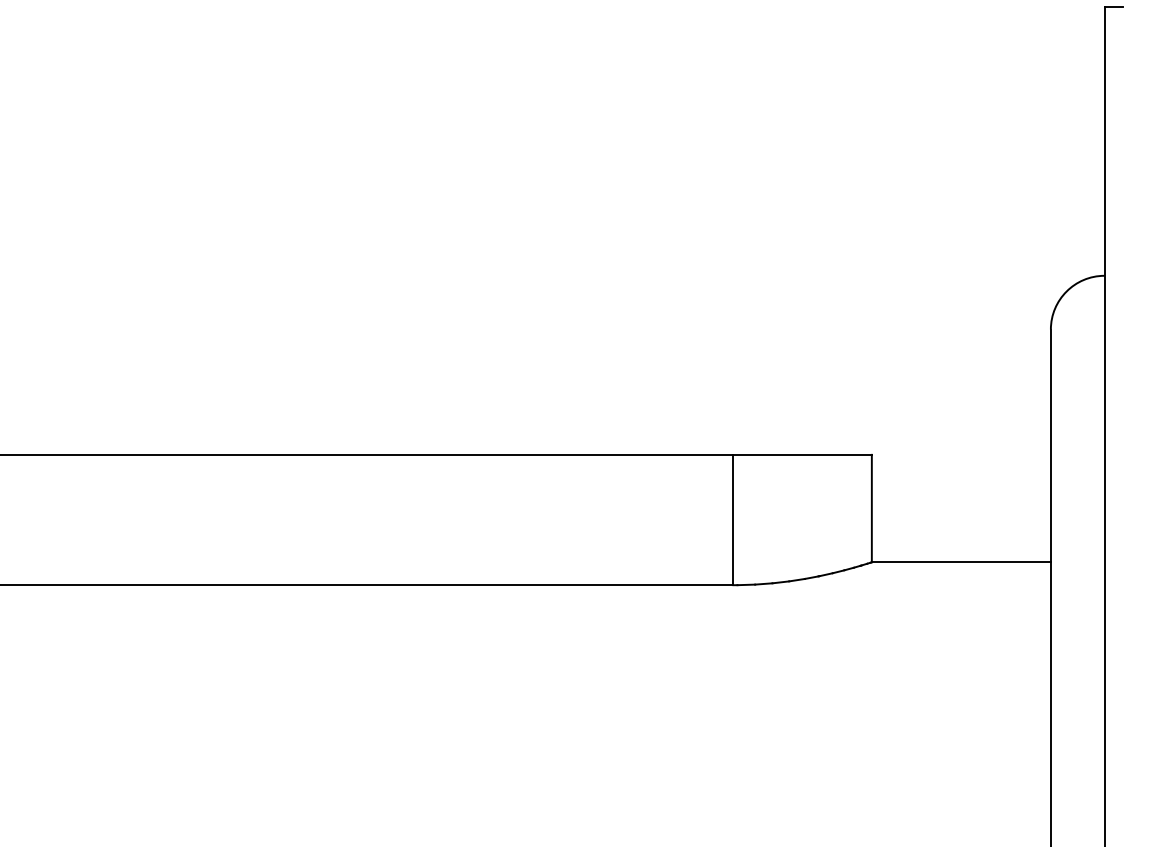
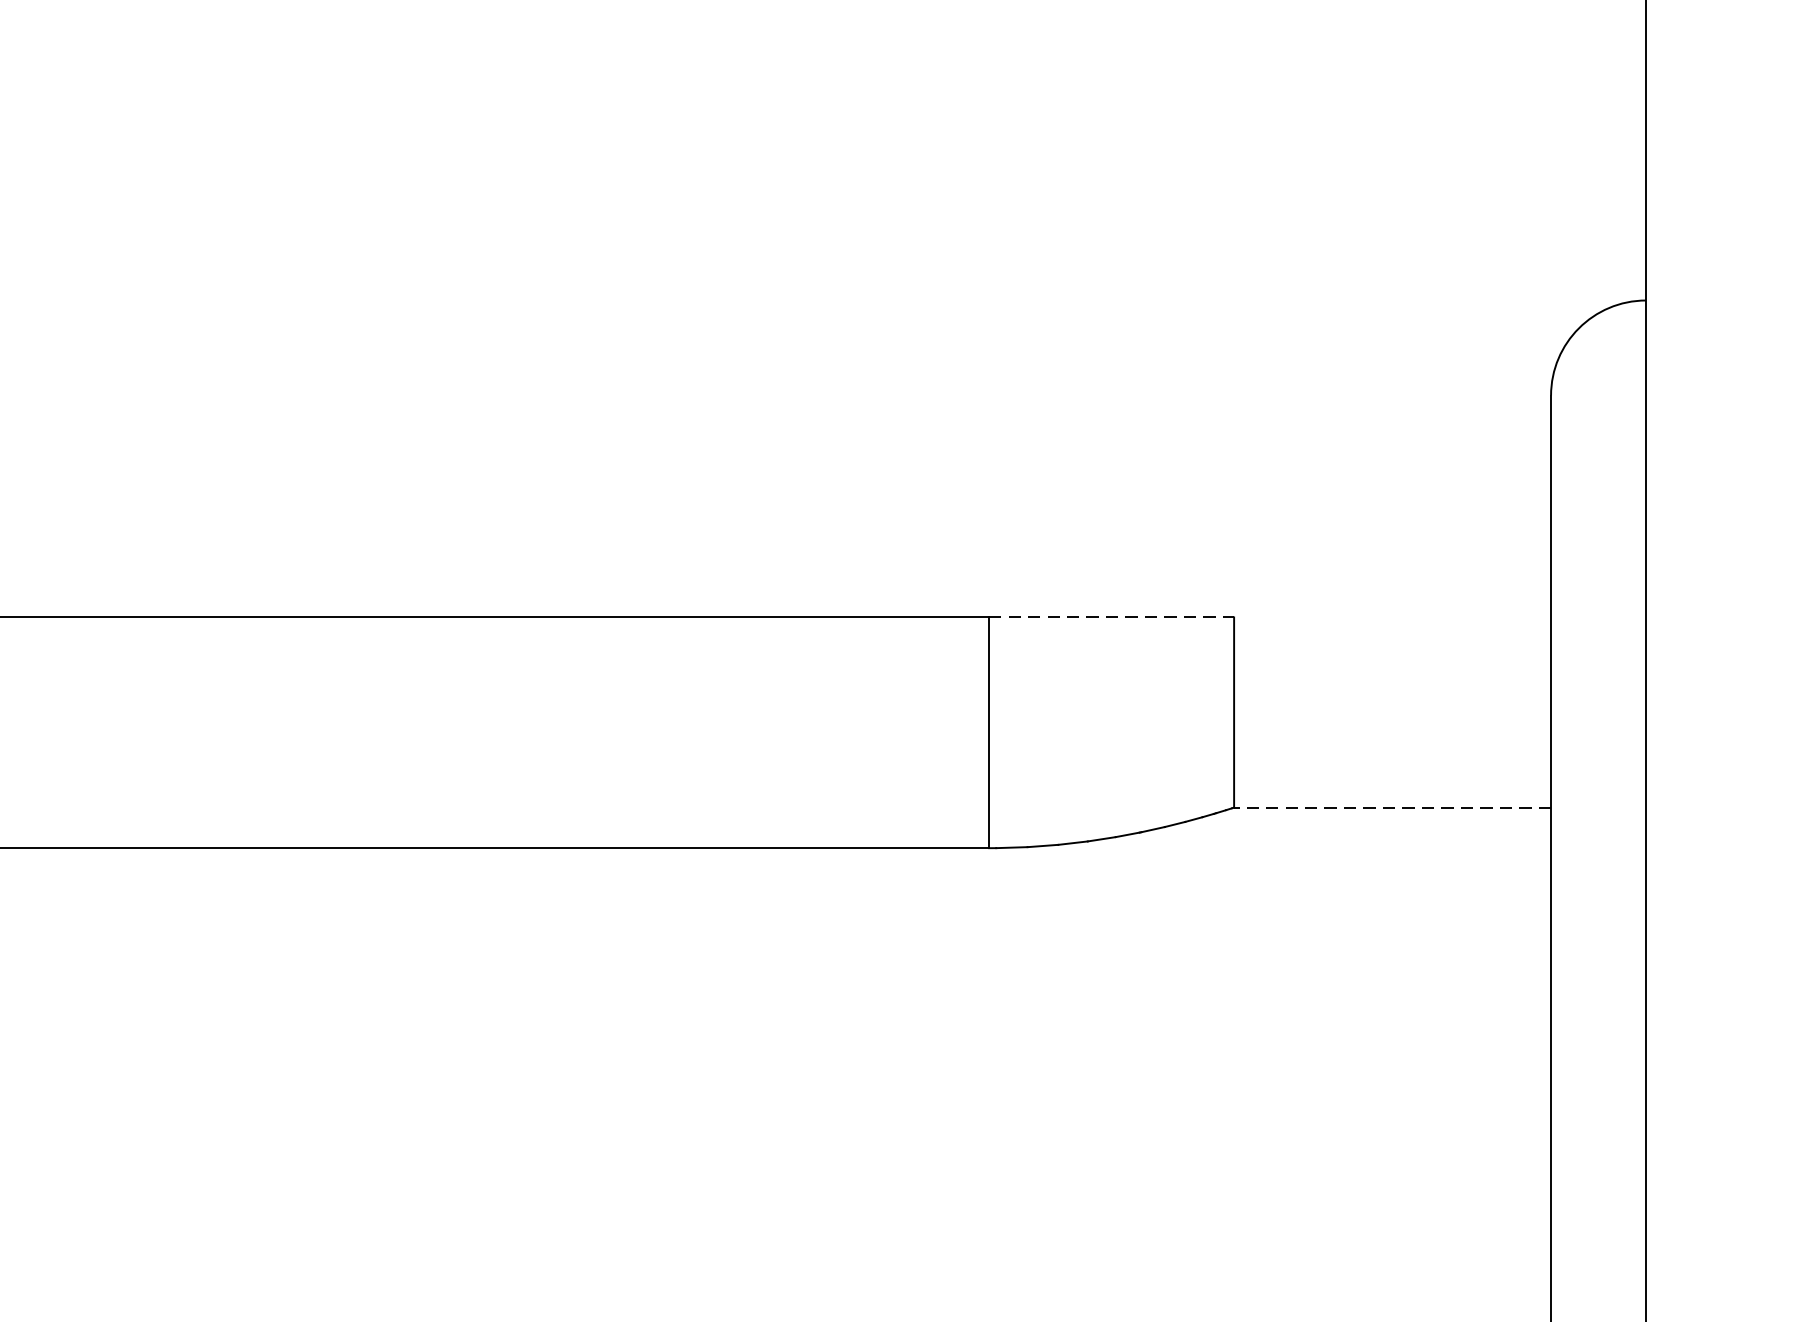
line: (803, 454) -> (1113, 616), solid -> dashed
line: (961, 562) -> (1392, 807), solid -> dashed

